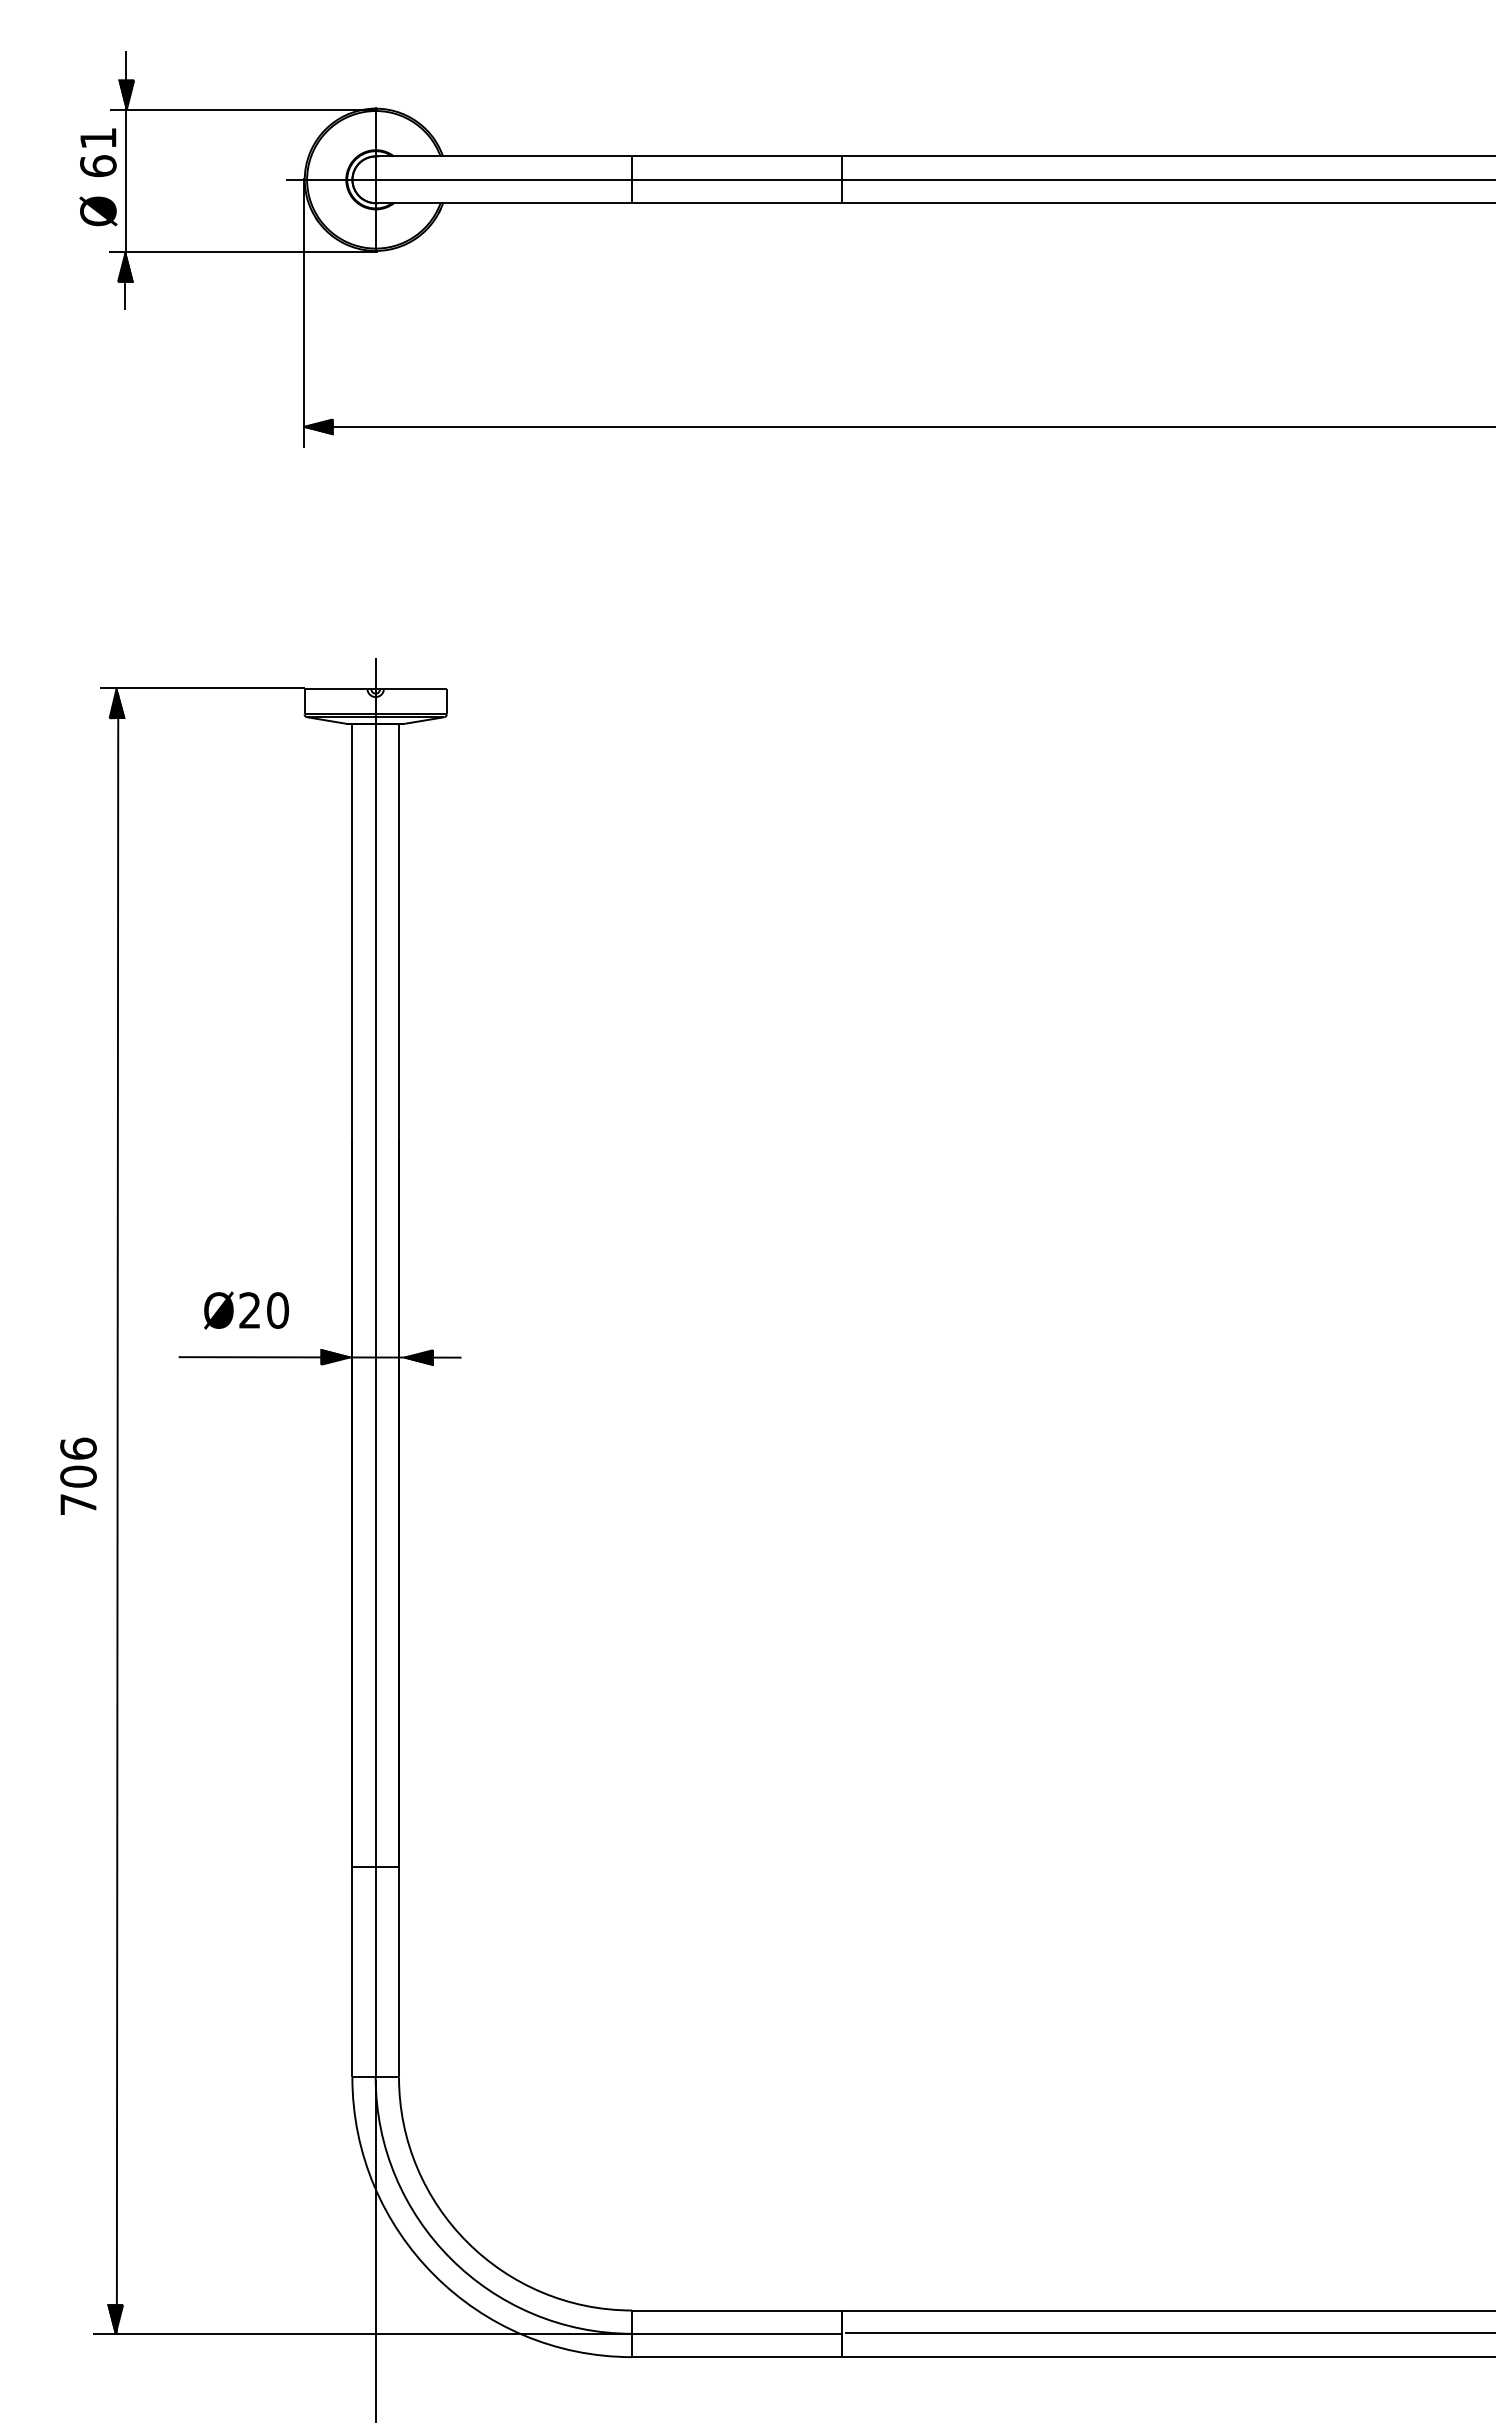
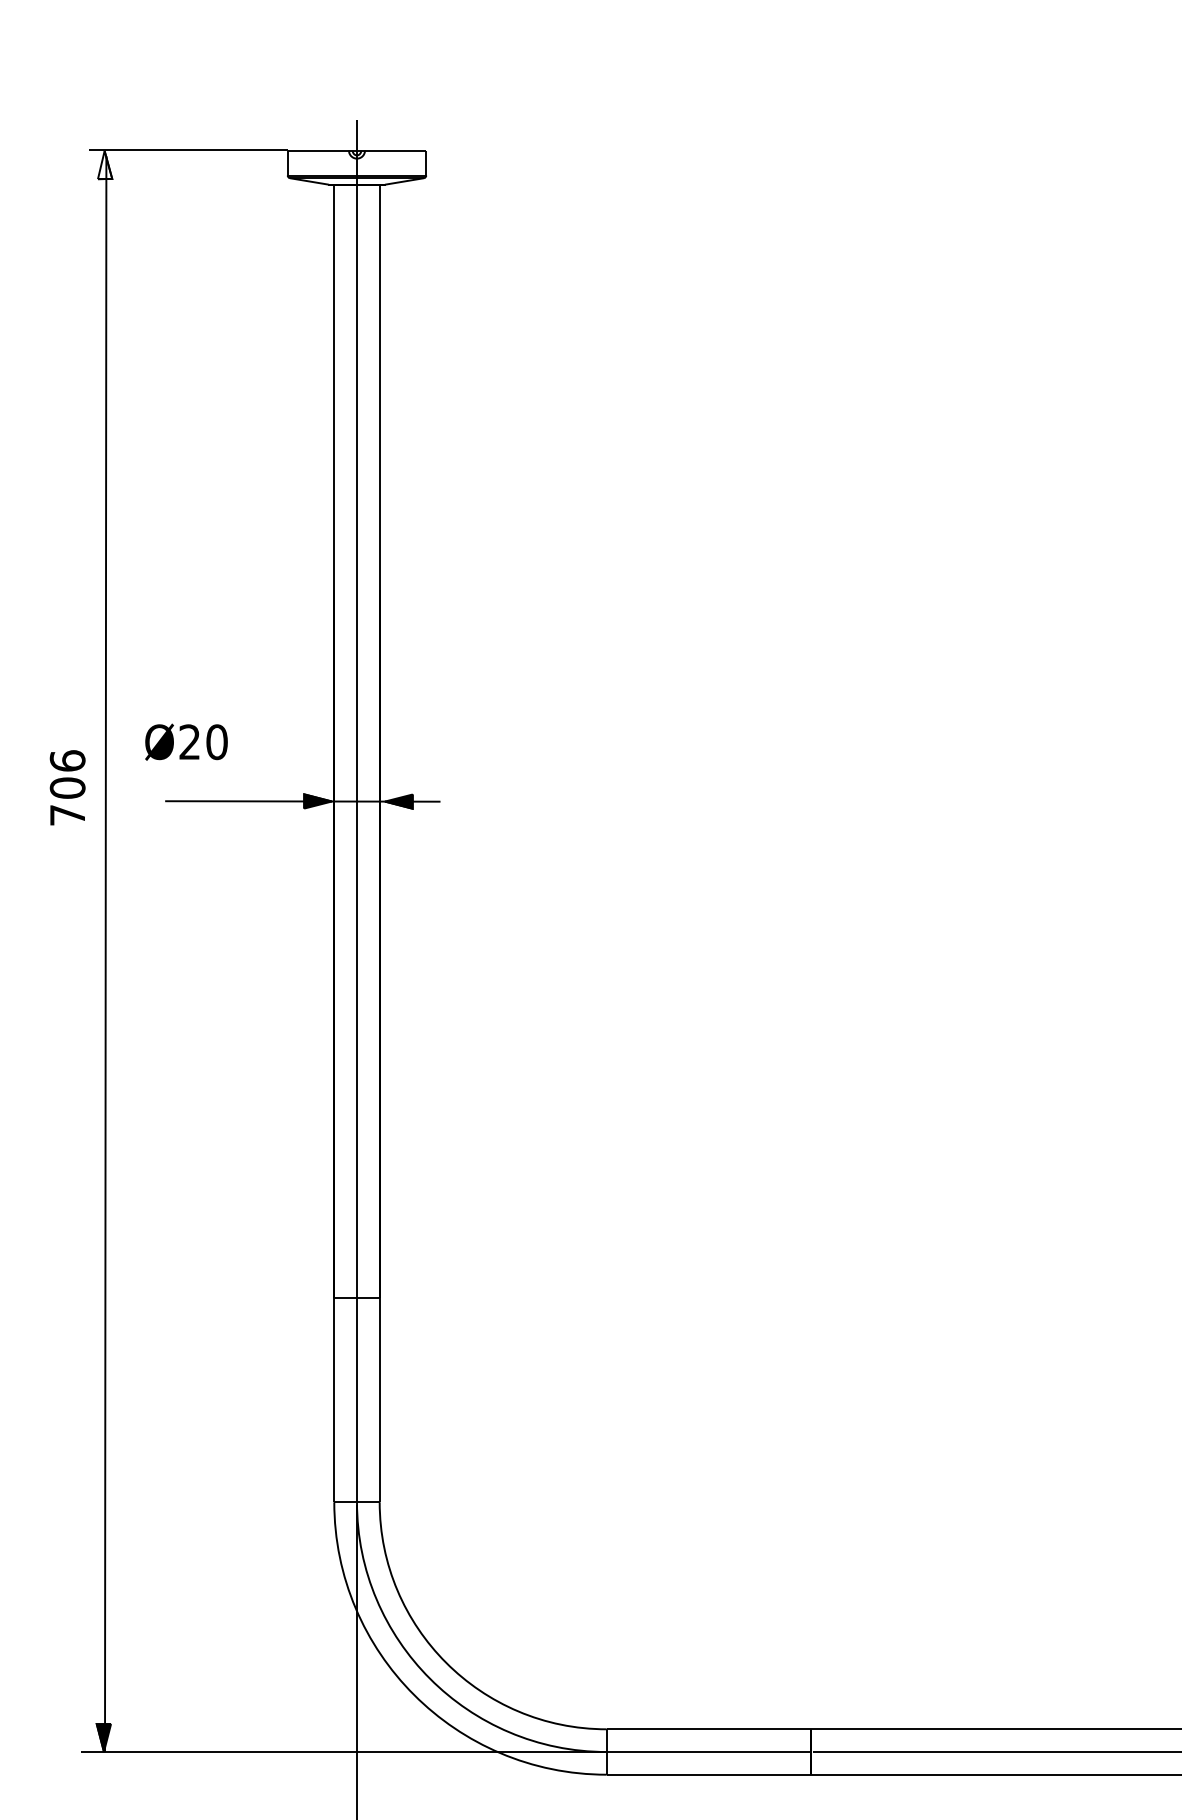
fill: (116, 703) -> (104, 164), removed
text: (246, 1310) -> (186, 742), moved
text: (78, 1475) -> (67, 786), moved

